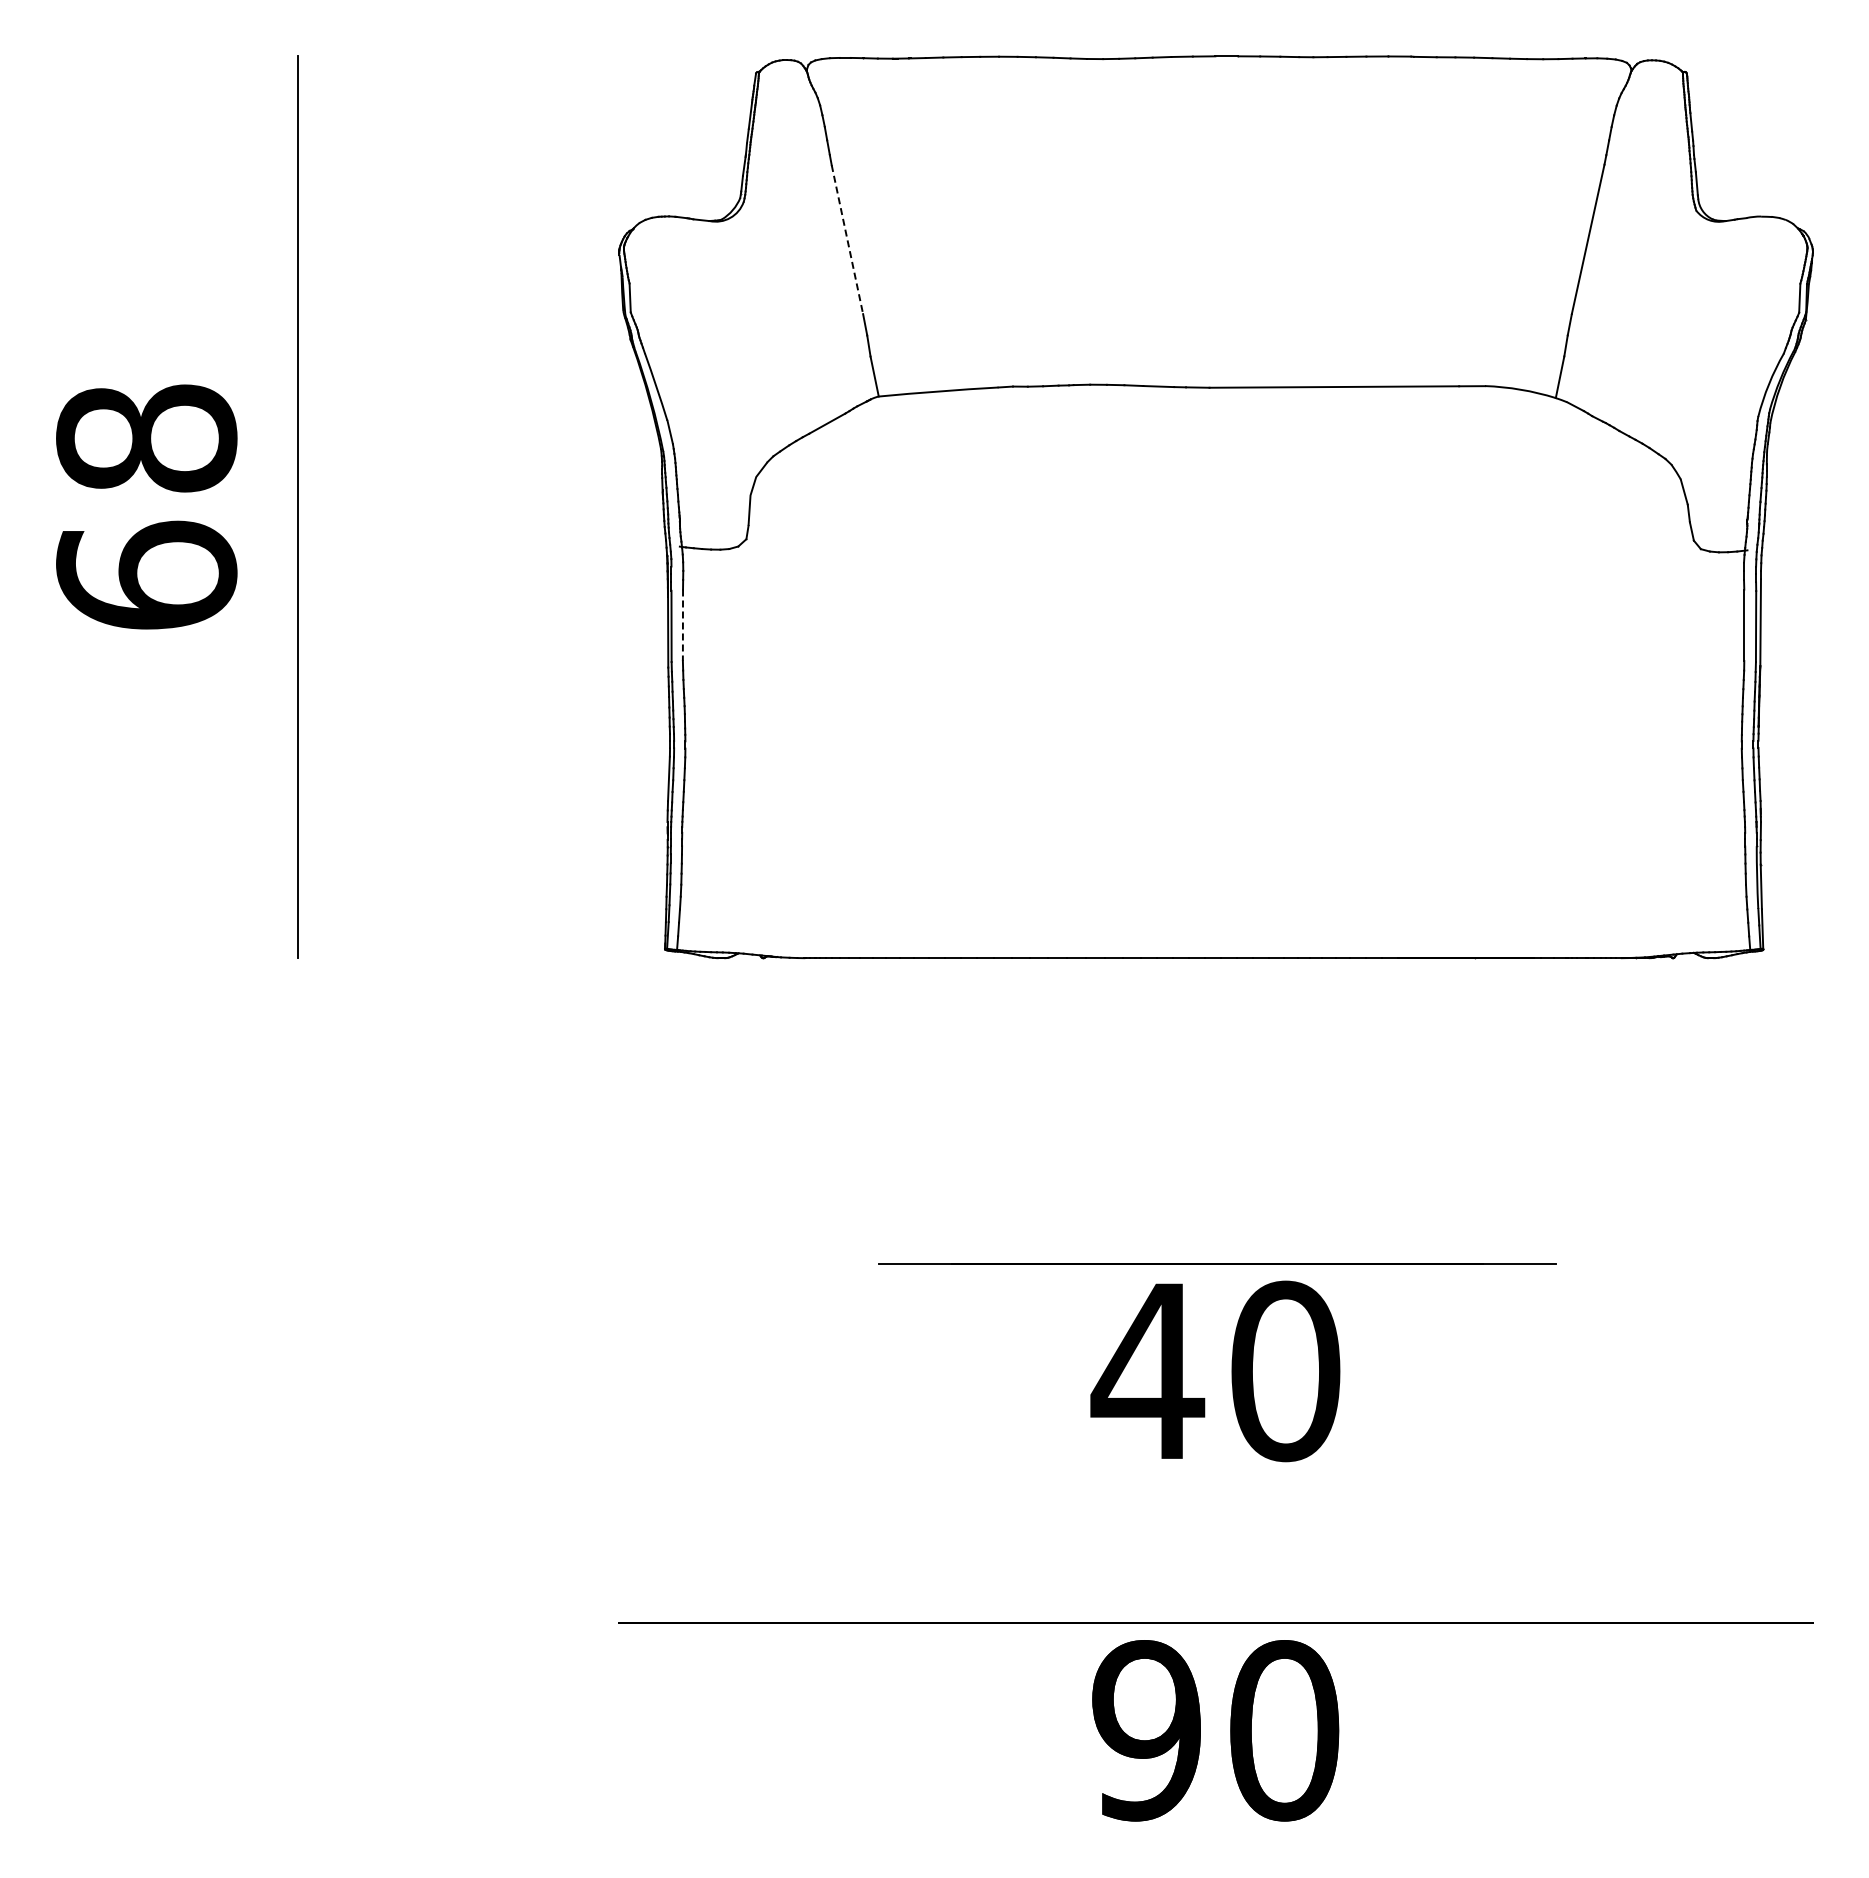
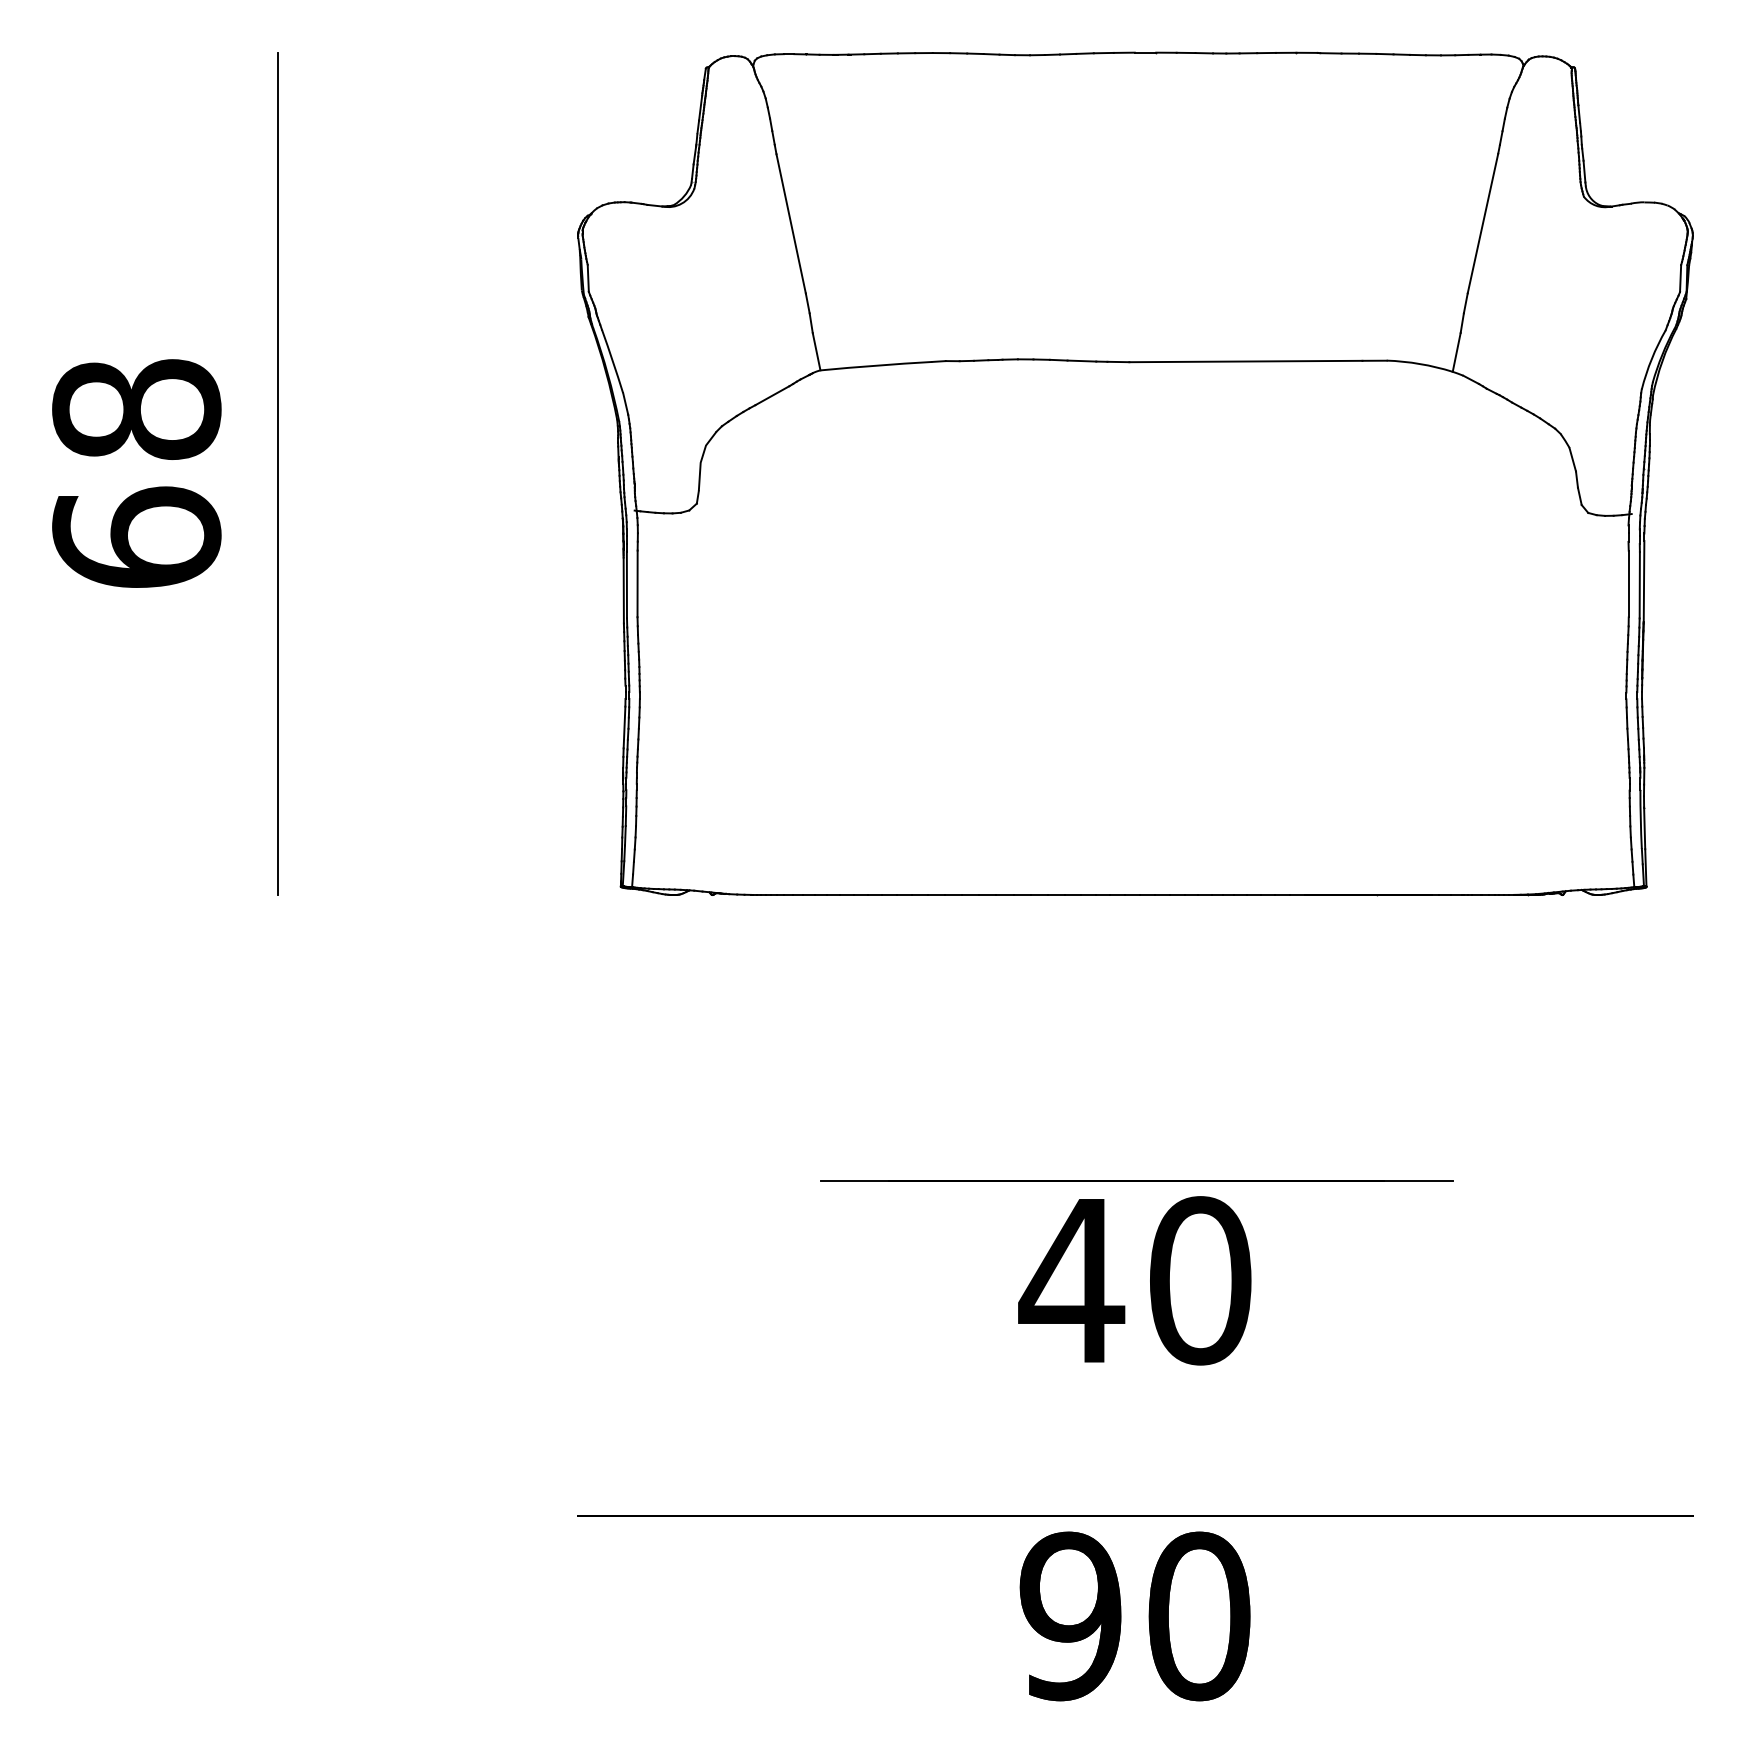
line: (847, 240) -> (791, 224), dashed -> solid
line: (682, 625) -> (637, 584), dashed -> solid

